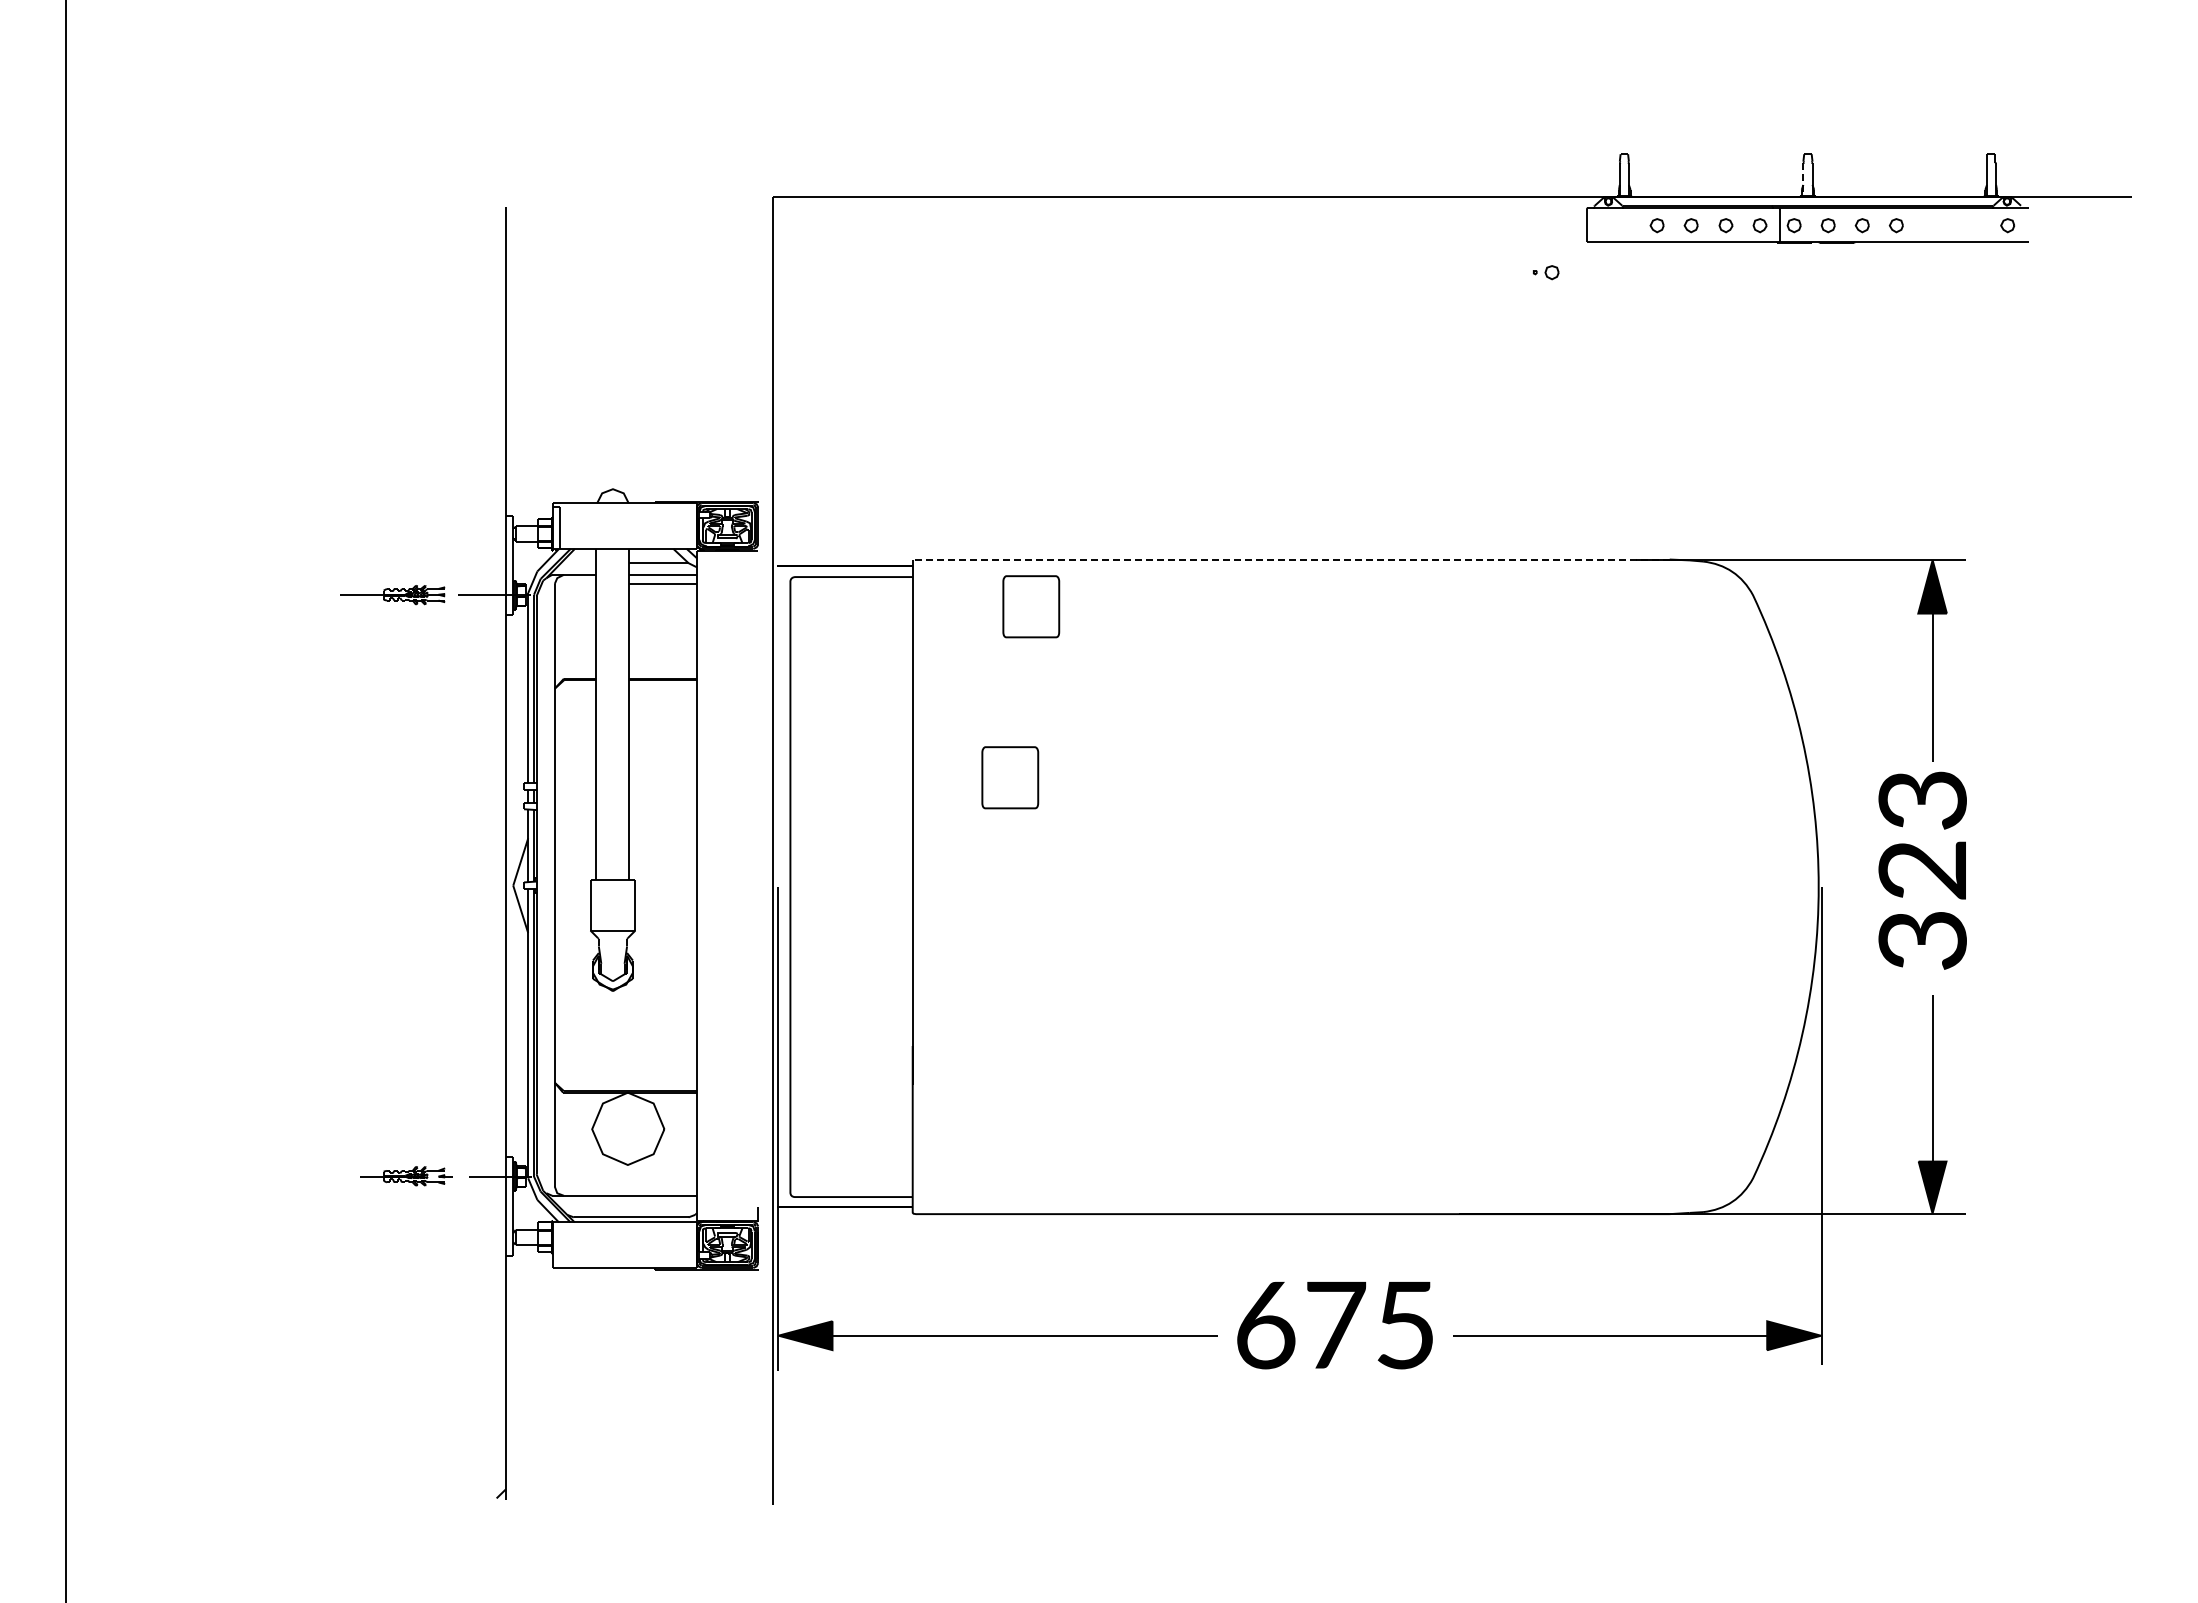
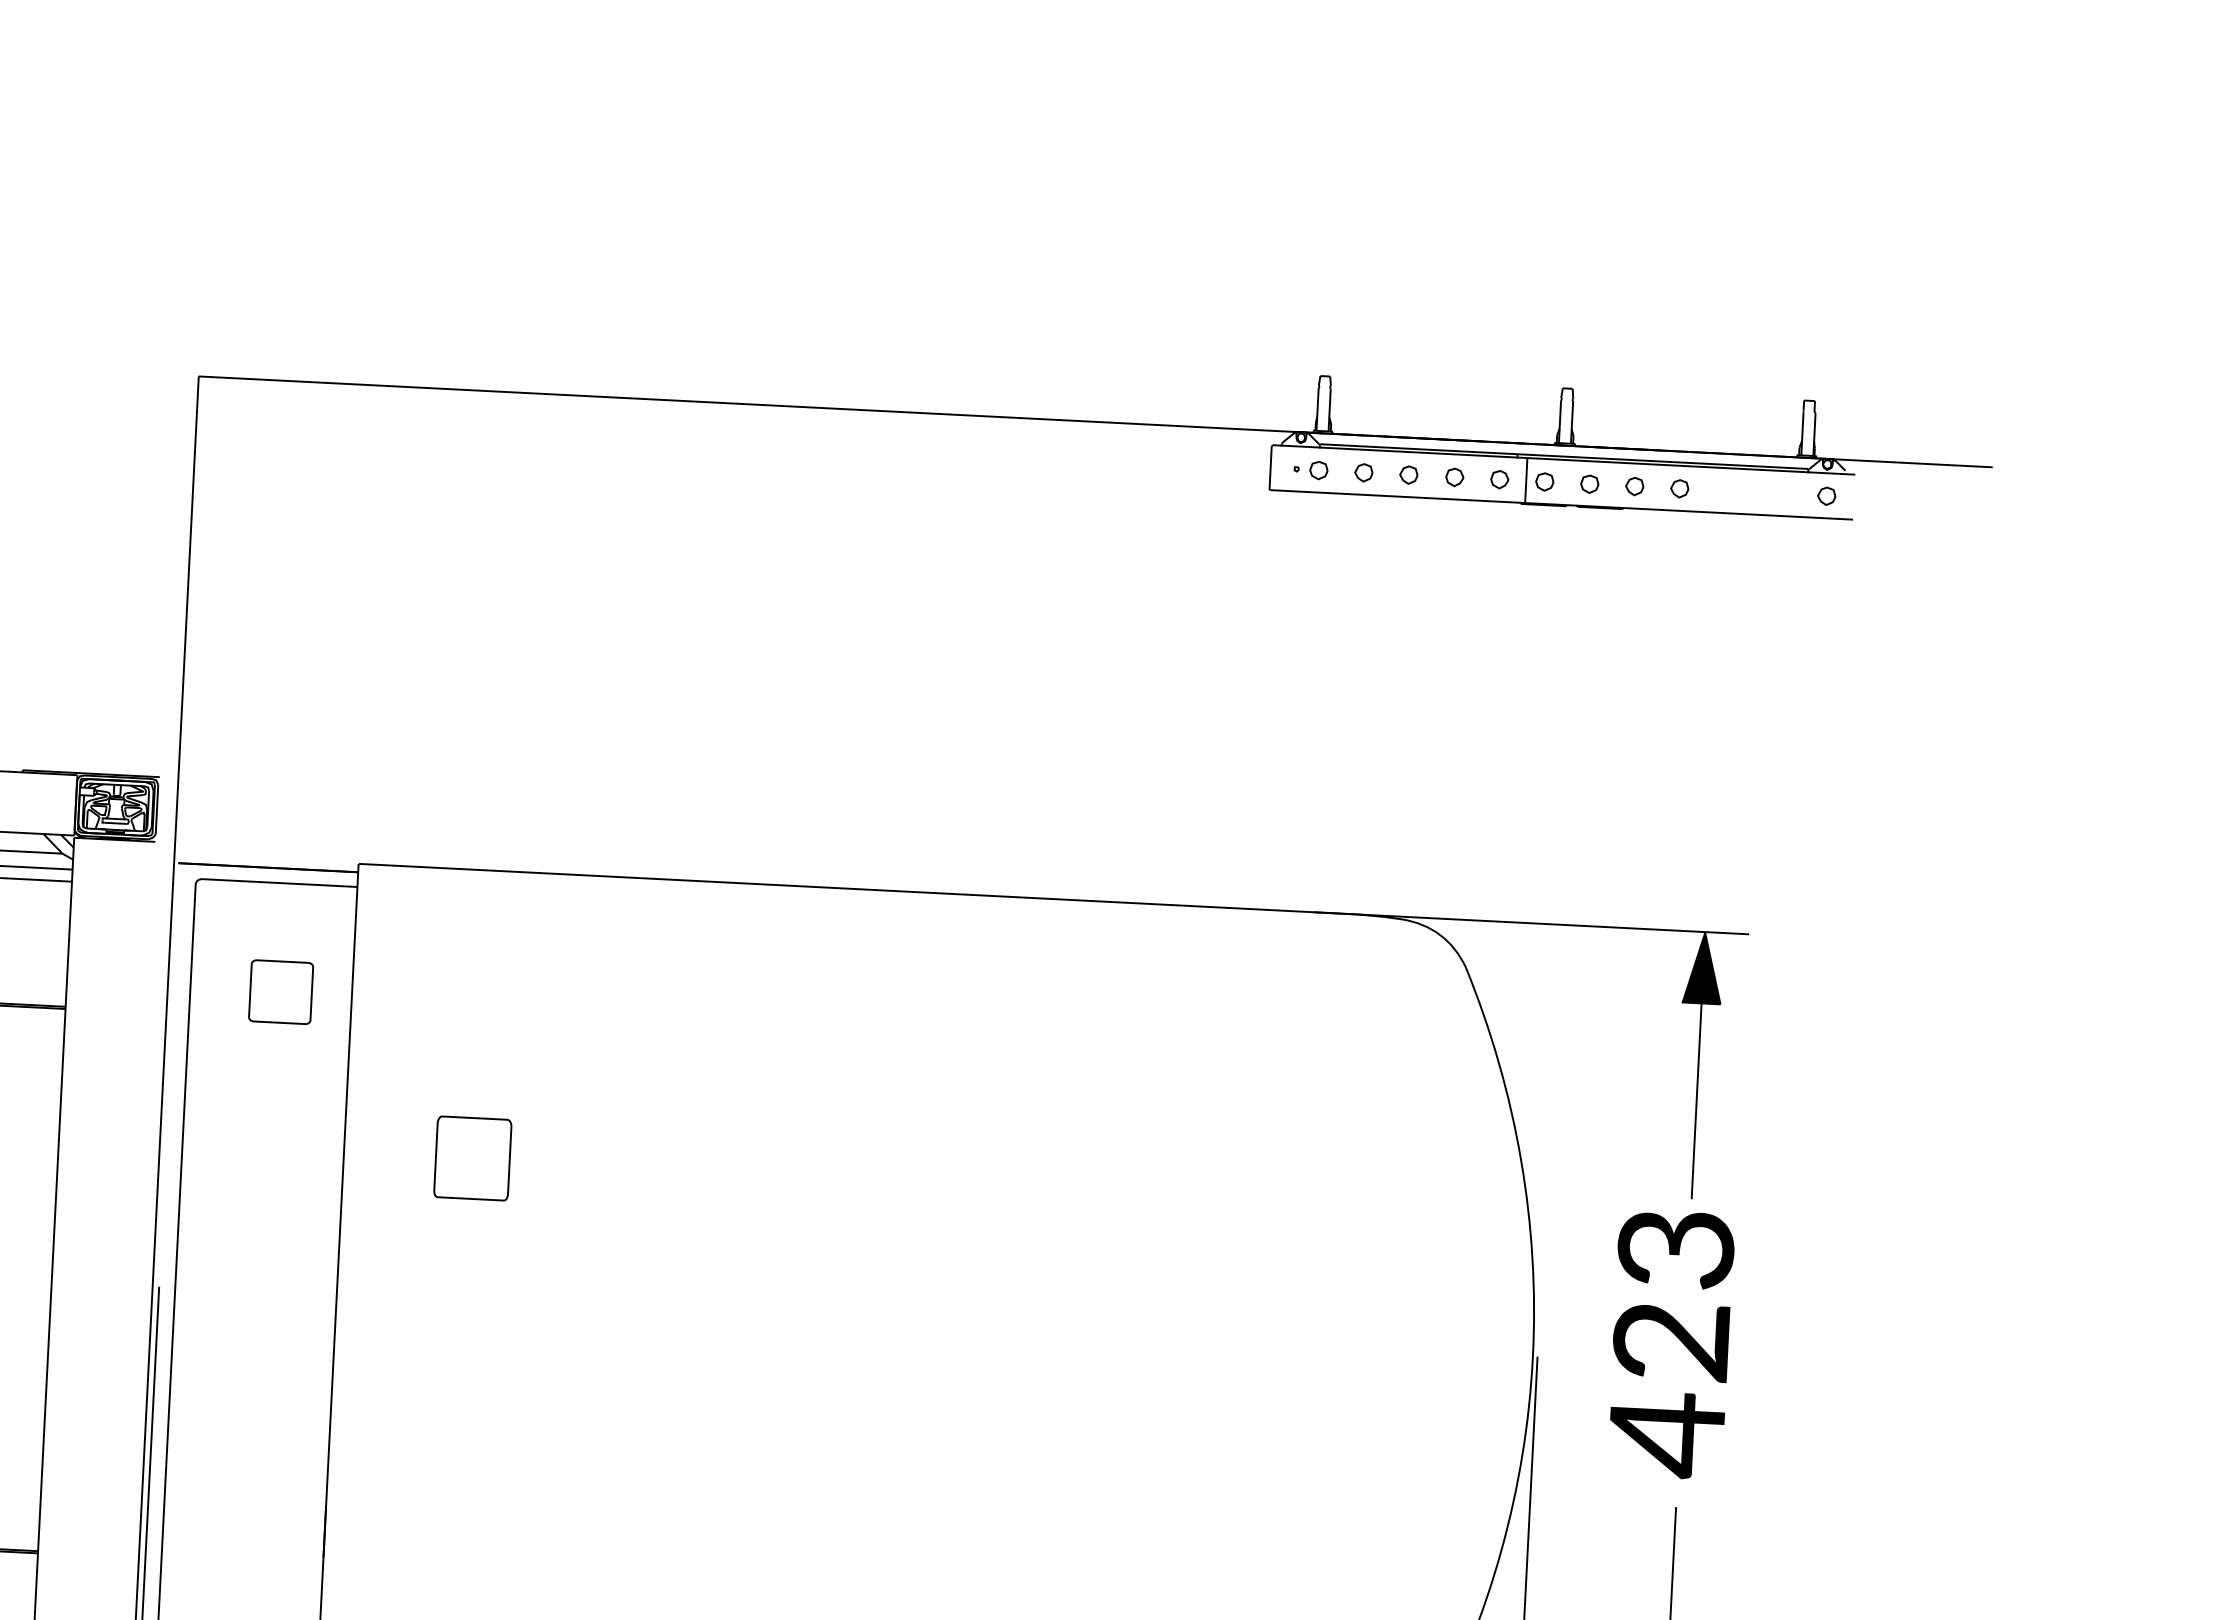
line: (1803, 180) -> (1560, 422), dashed -> solid
part: (1546, 272) -> (1311, 469), moved
line: (1290, 559) -> (857, 889), dashed -> solid
part: (1031, 606) -> (512, 933), removed
part: (858, 659) -> (280, 992), added
text: (1922, 940) -> (1666, 1434), 323 -> 423

